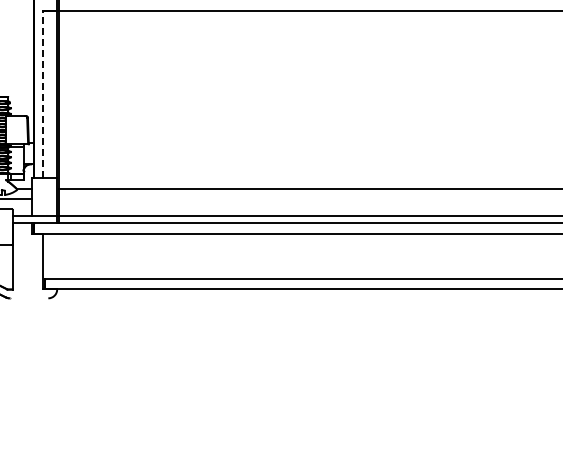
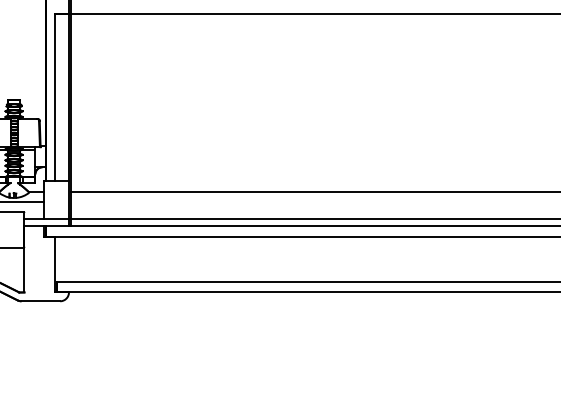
line: (43, 94) -> (55, 97), dashed -> solid
line: (28, 298) -> (40, 301), added

